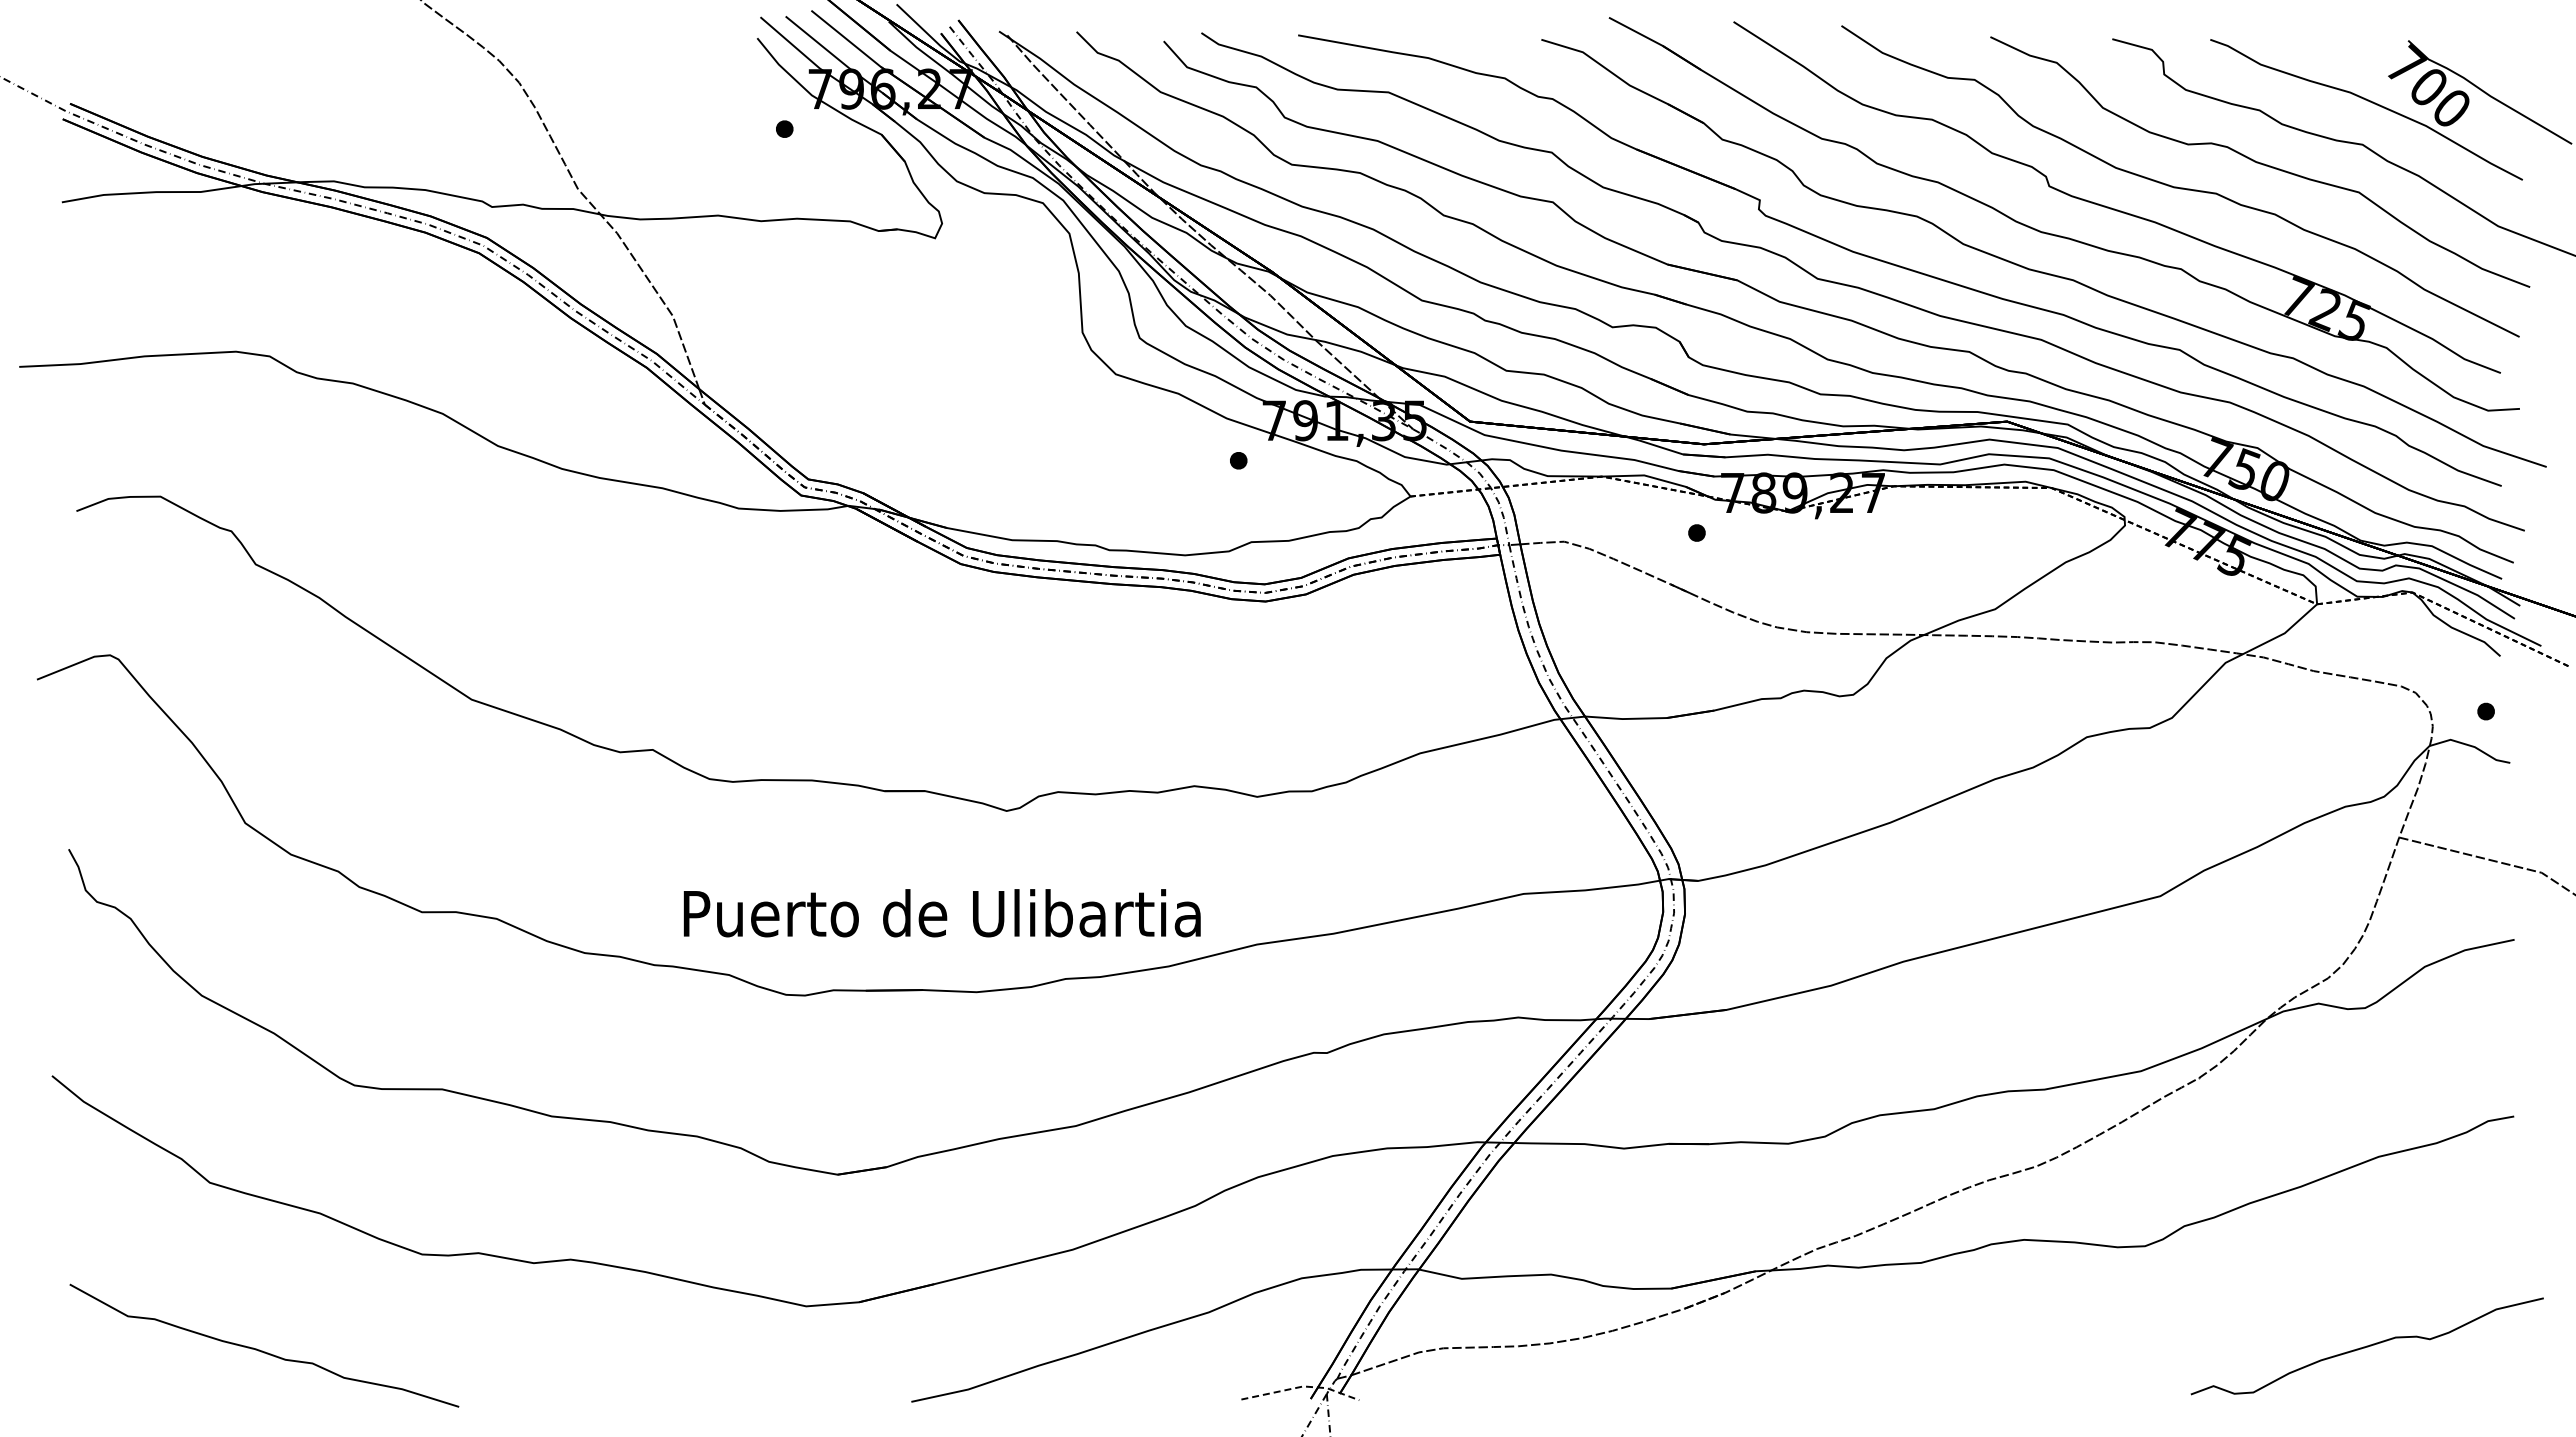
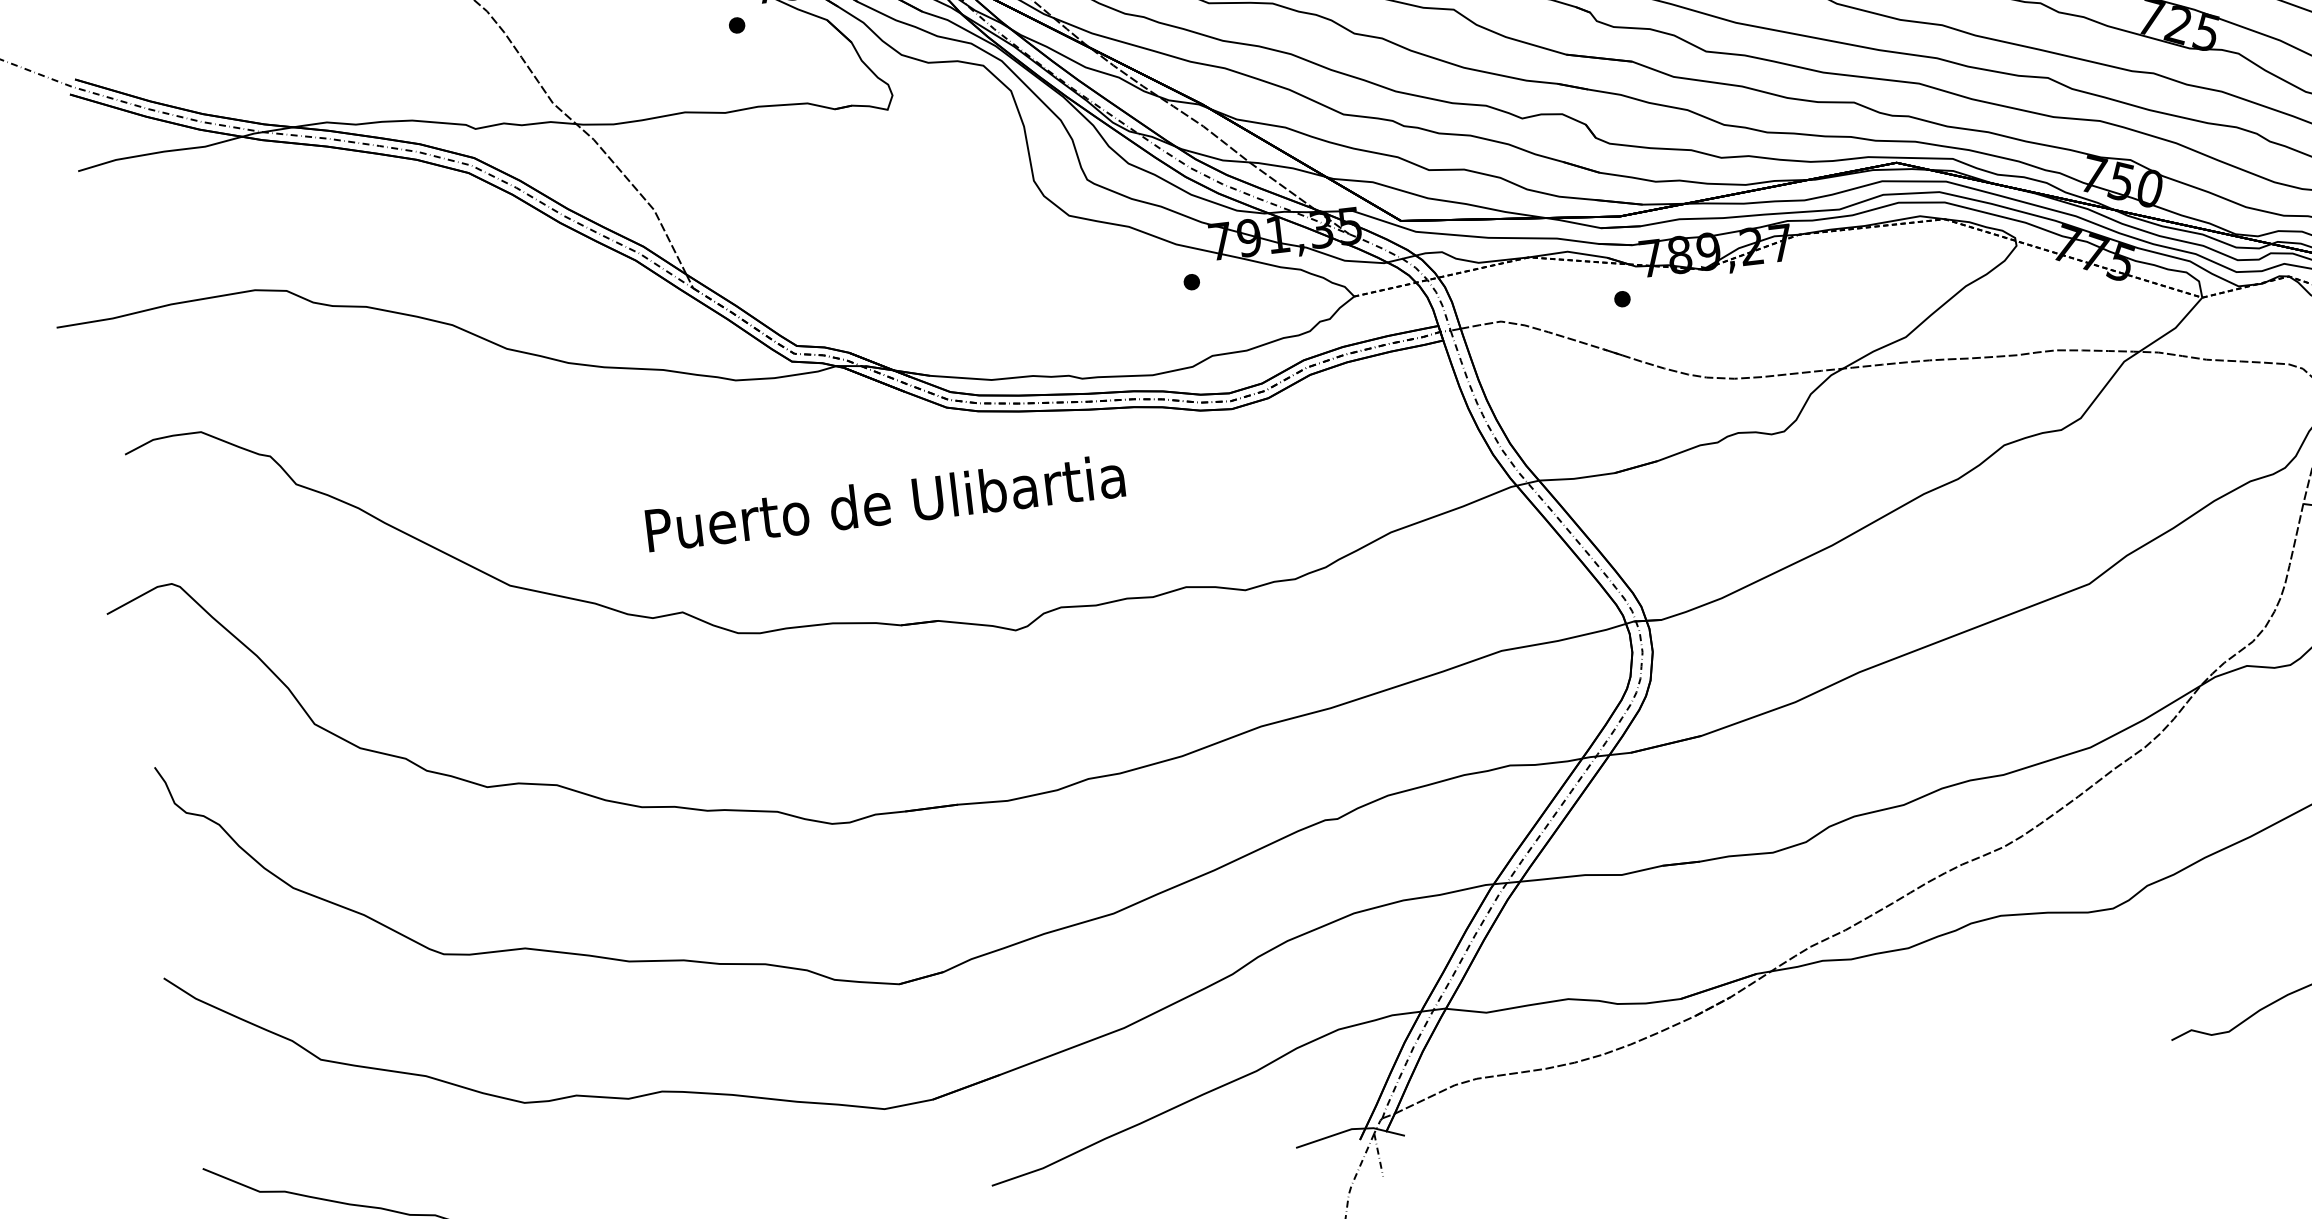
text: (941, 913) -> (884, 503), moved
line: (1302, 1386) -> (1351, 1129), dashed -> solid

